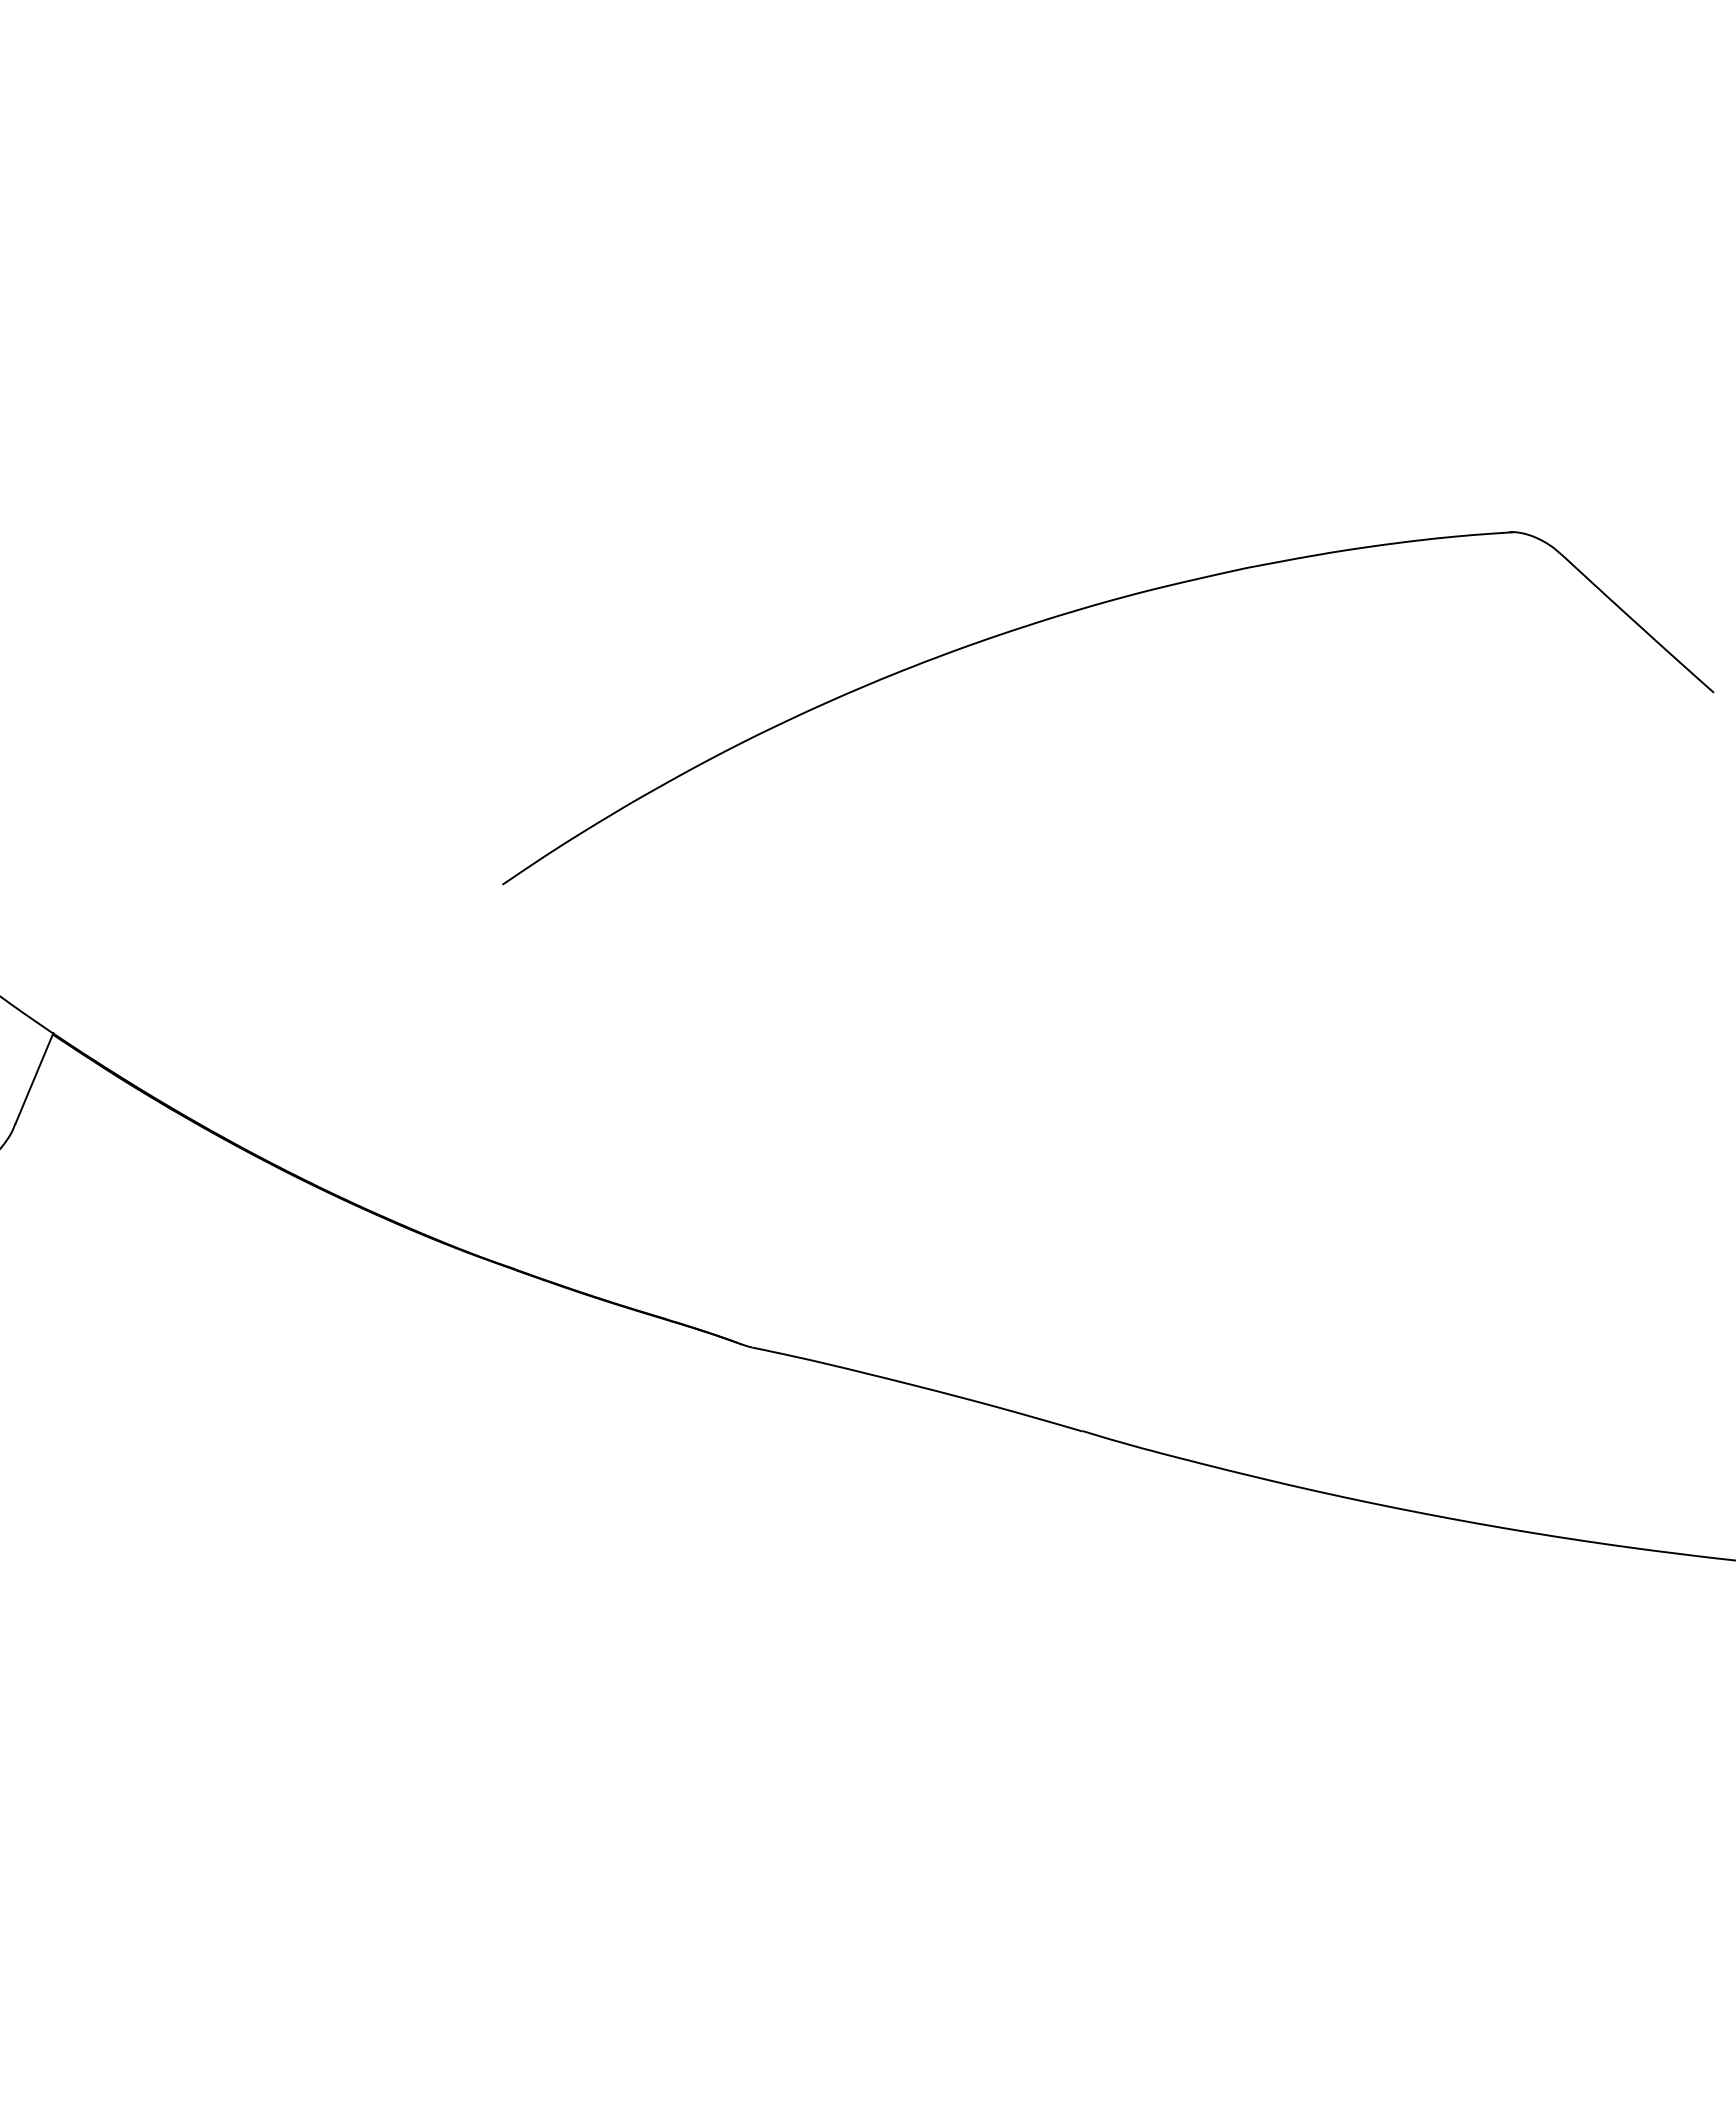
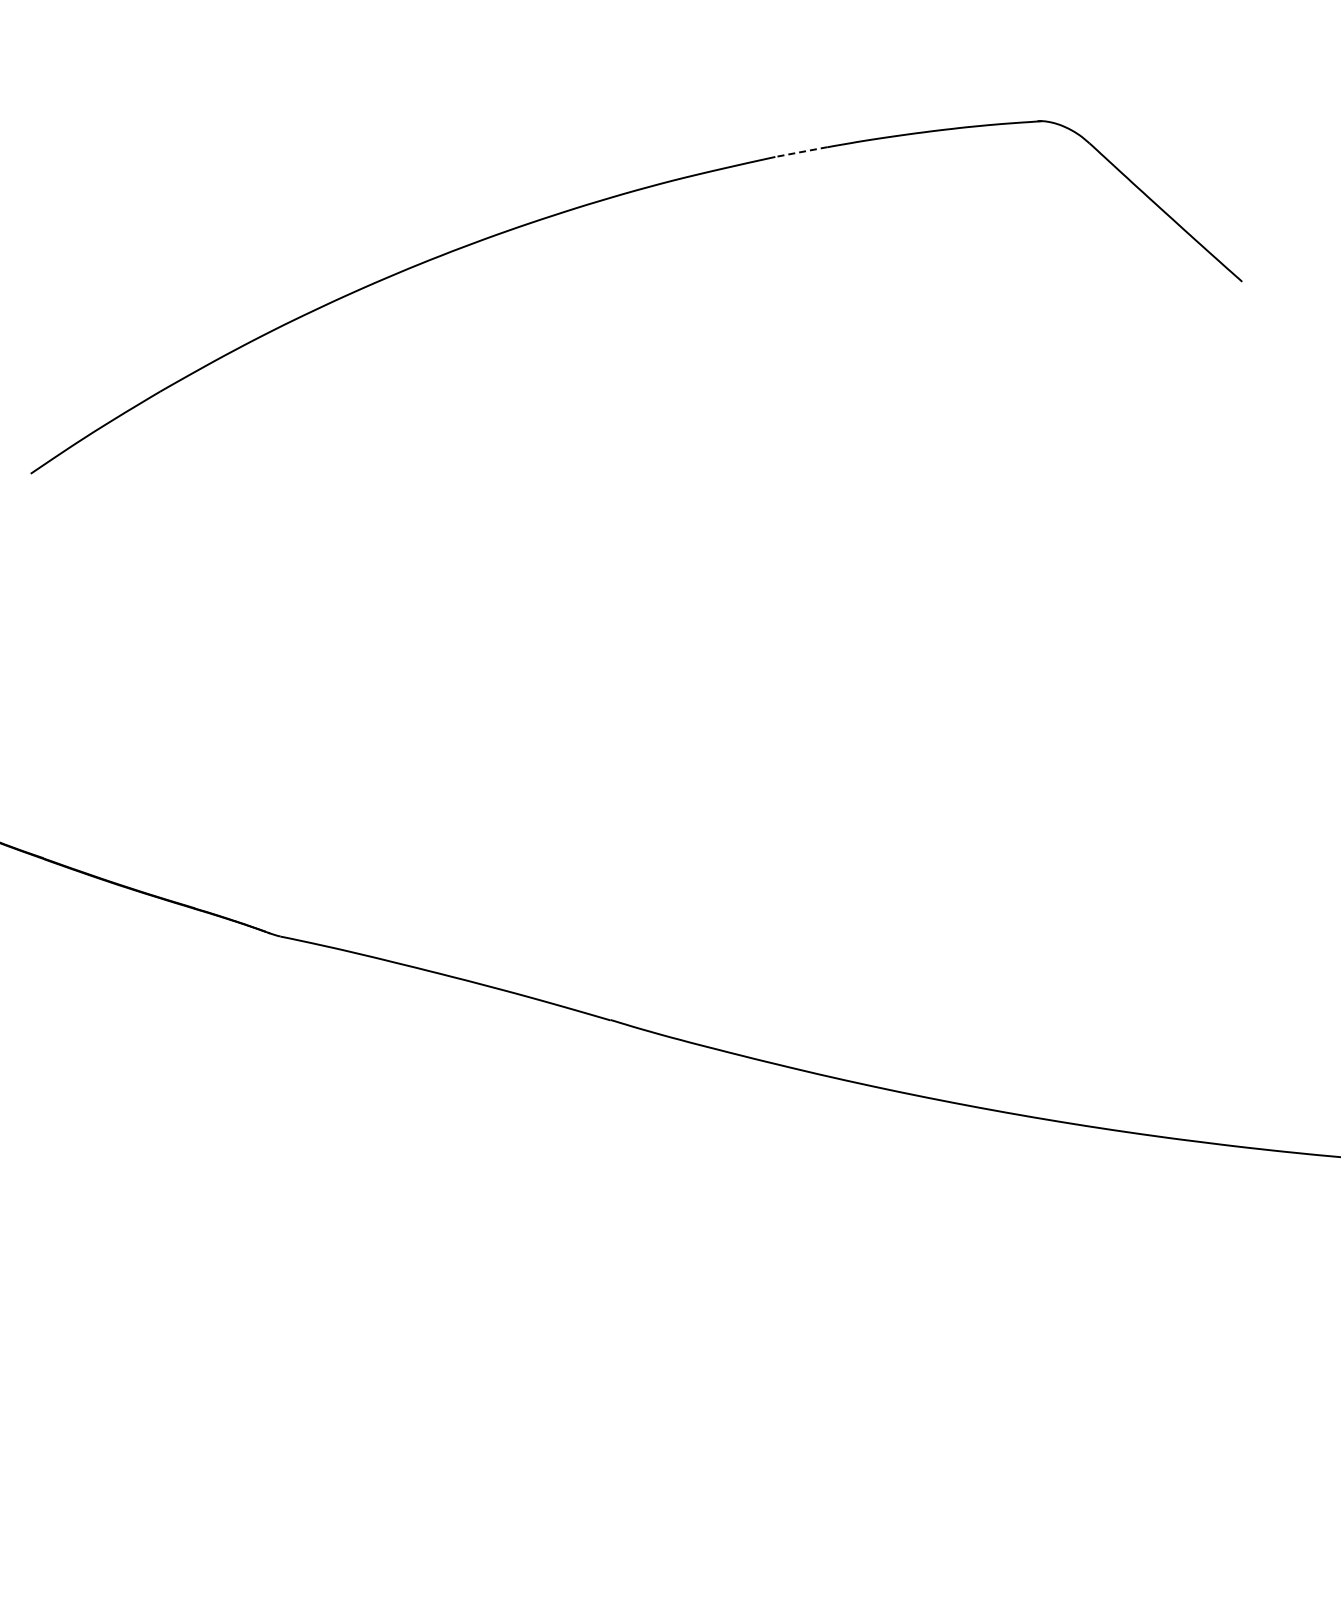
line: (1273, 563) -> (801, 152), solid -> dashed

